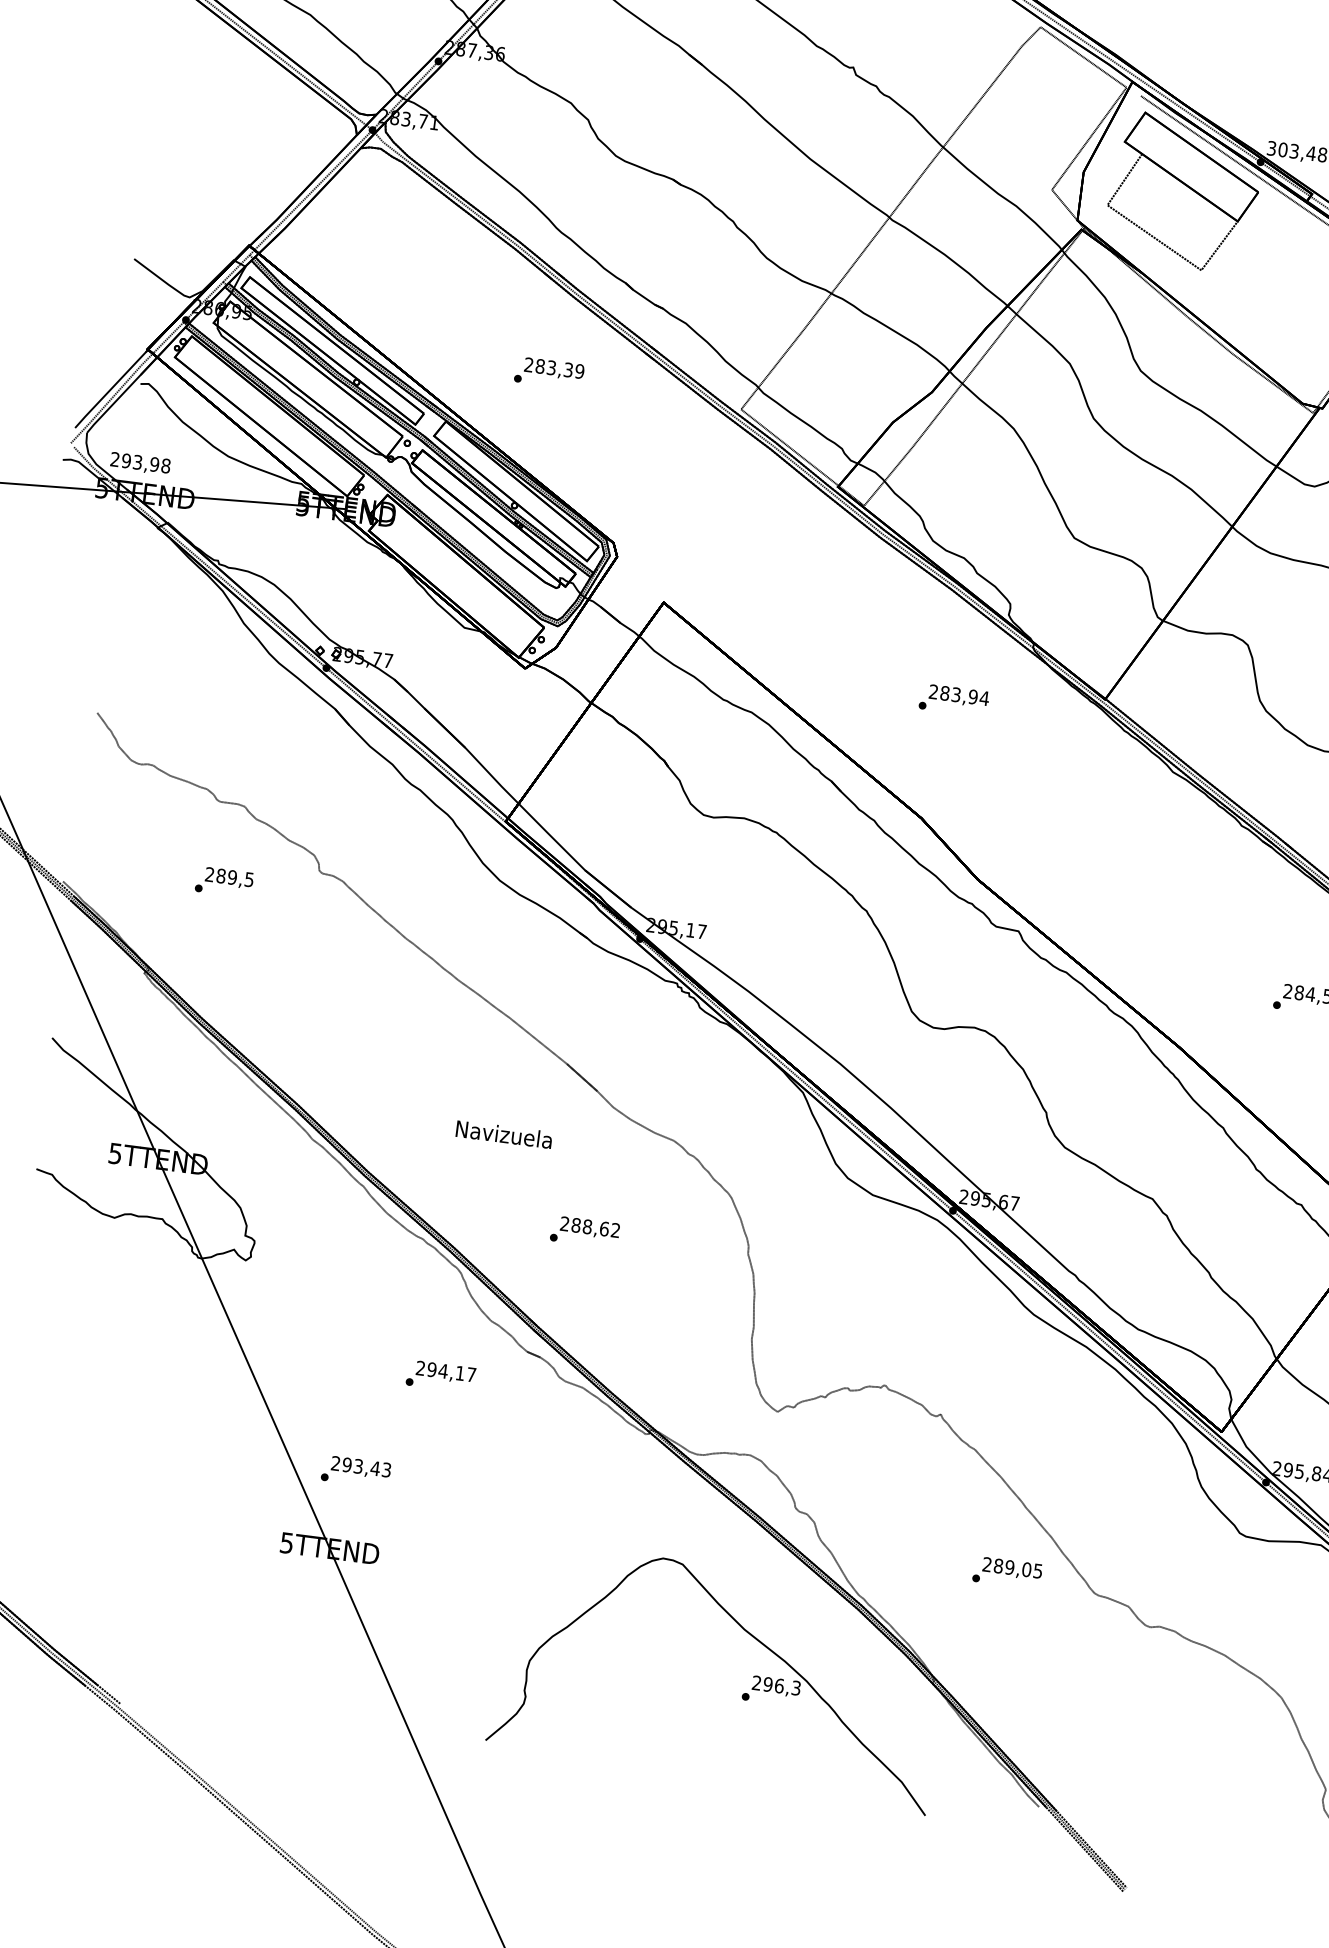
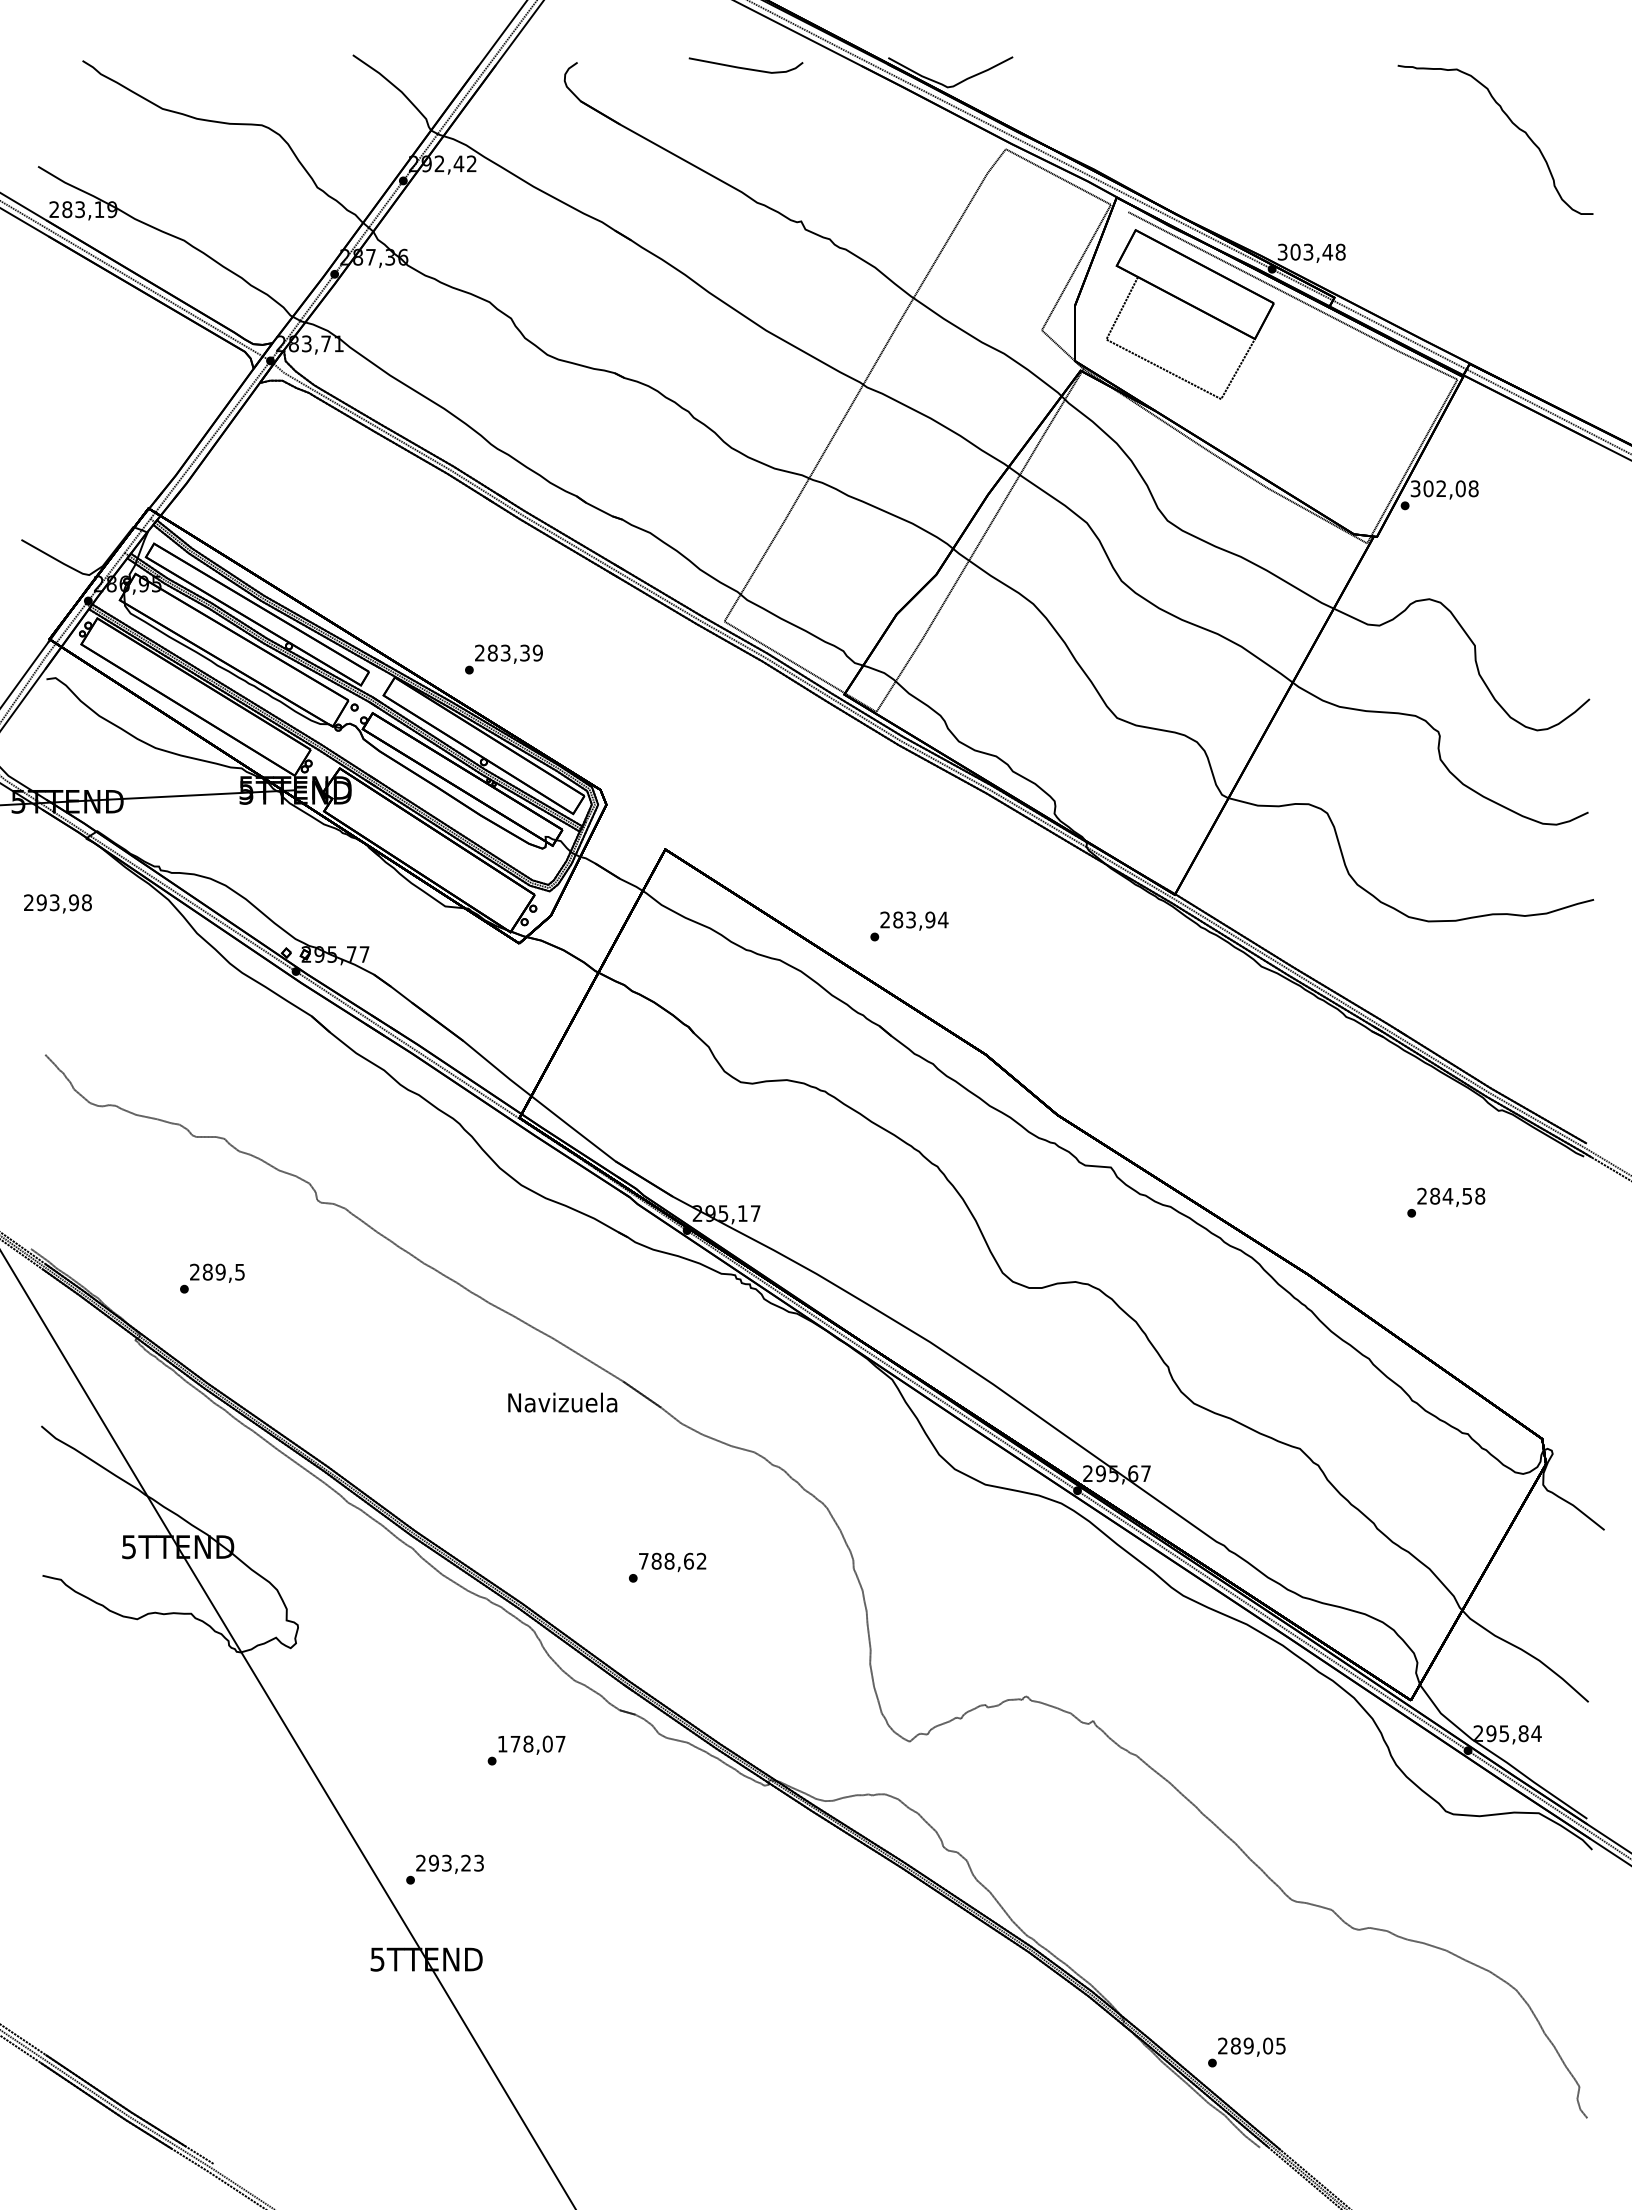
text: (548, 373) -> (503, 659), moved
text: (140, 463) -> (57, 903), moved
text: (954, 700) -> (909, 926), moved
text: (224, 882) -> (212, 1278), moved
text: (504, 1134) -> (562, 1402), moved
text: (564, 1223) -> (643, 1560), 288,62 -> 788,62
text: (439, 1370) -> (524, 1743), 294,17 -> 178,07
text: (374, 1467) -> (465, 1862), 293,43 -> 293,23
text: (1007, 1572) -> (1246, 2052), moved
part: (742, 1694) -> (910, 2064), removed

